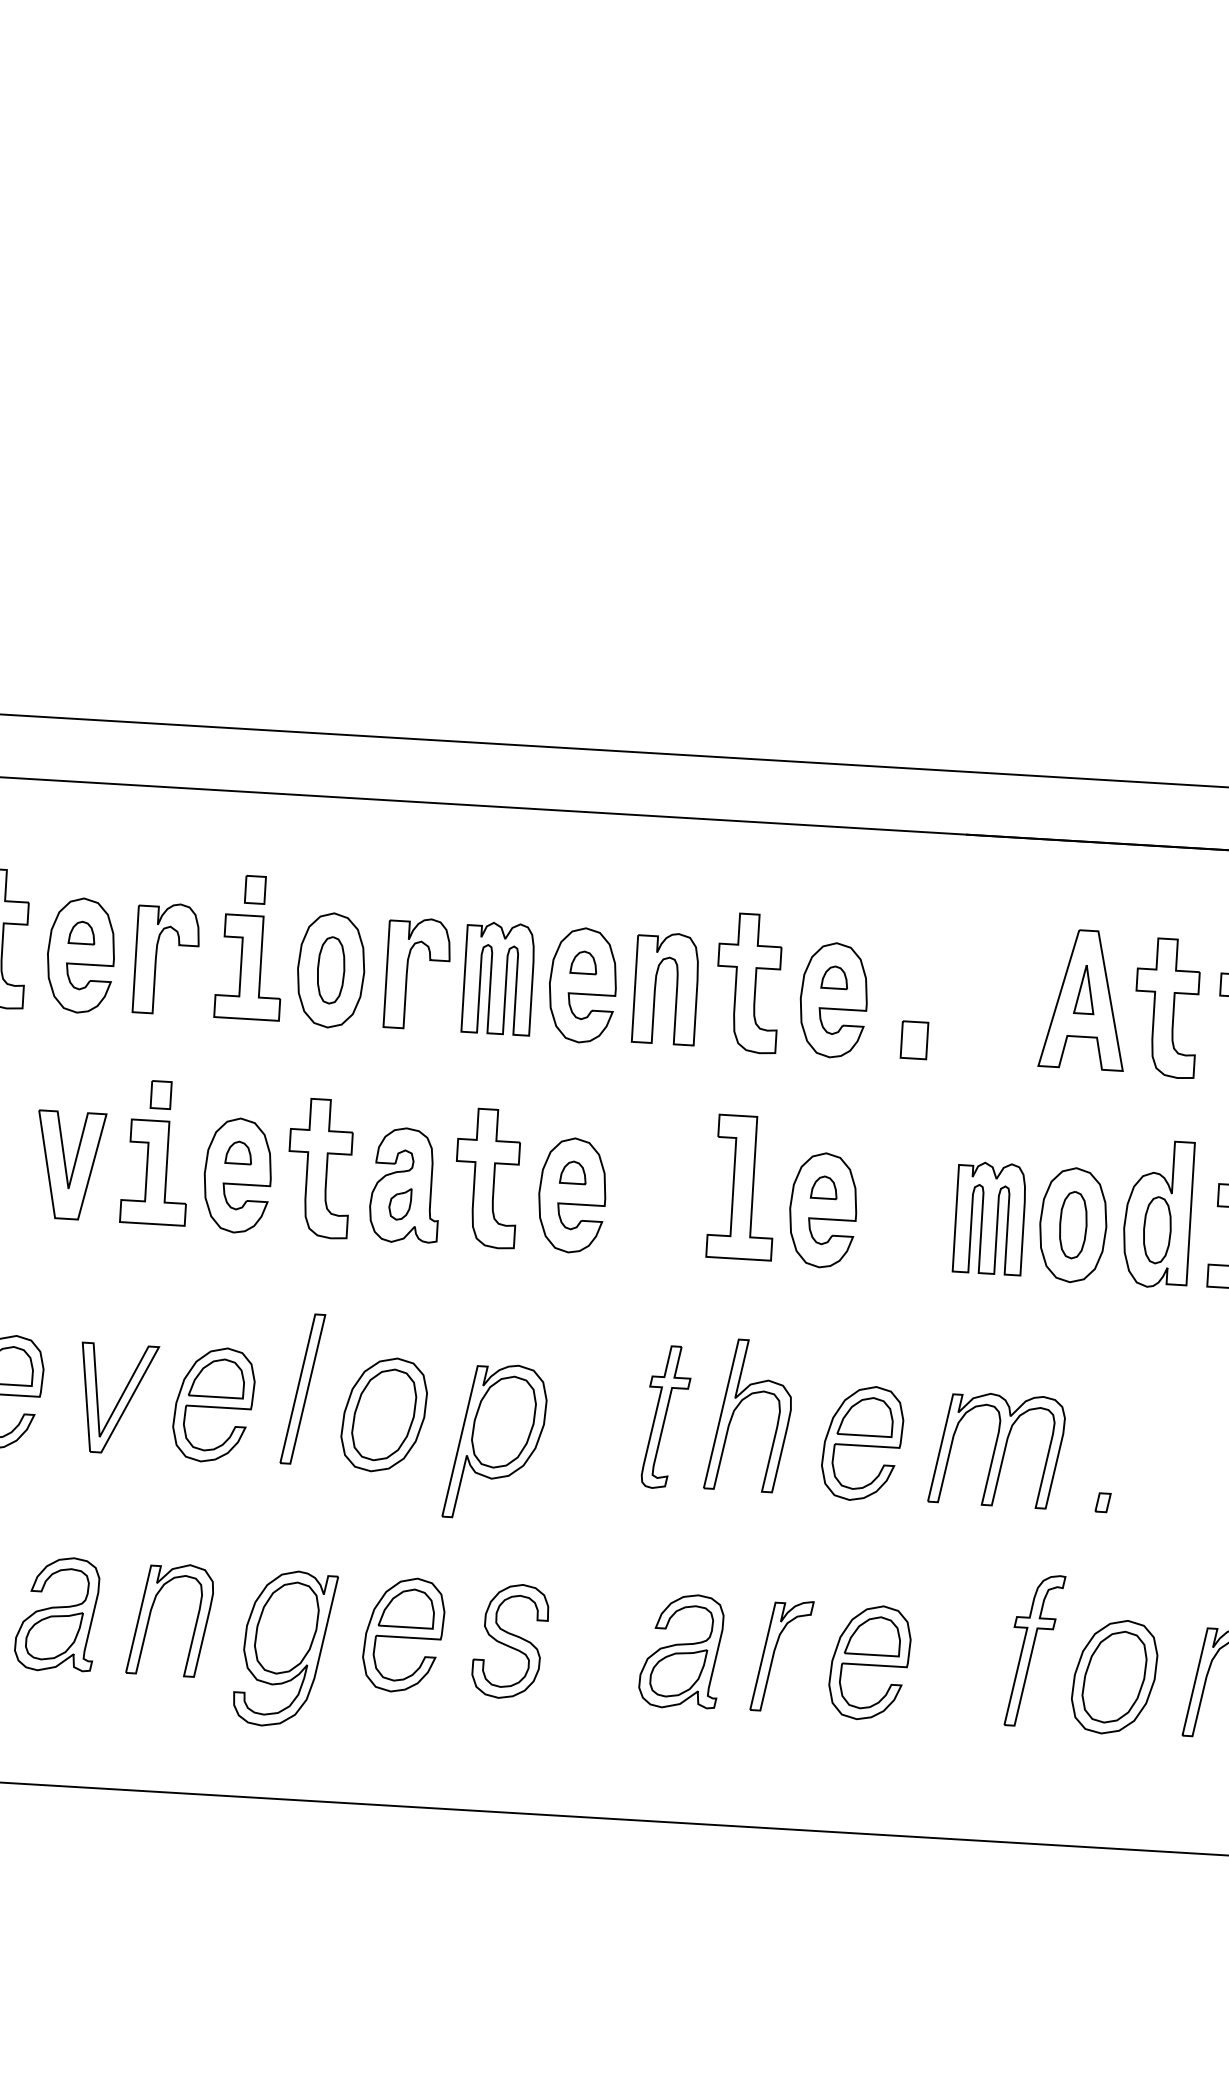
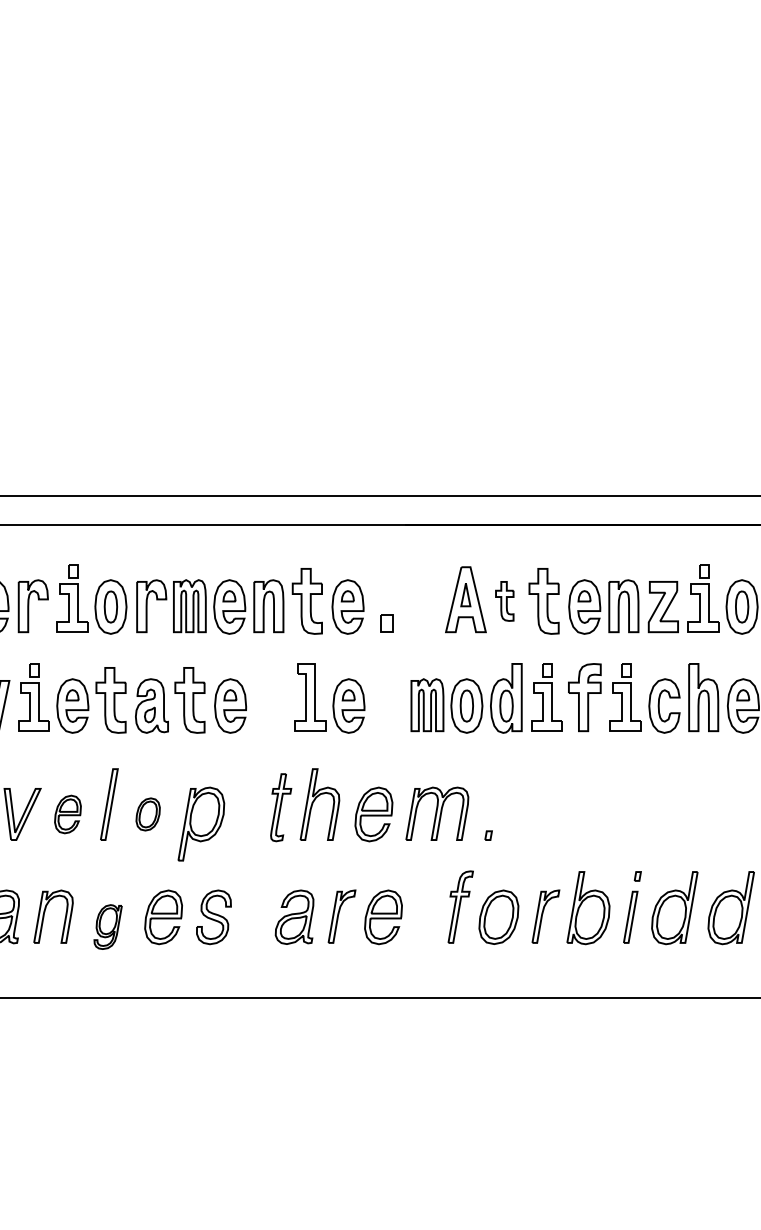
part: (1166, 1008) -> (504, 601), size x0.6
part: (212, 1404) -> (67, 814), size x0.7
part: (382, 1414) -> (147, 814), size x0.6
part: (283, 1647) -> (107, 926), size x0.6

